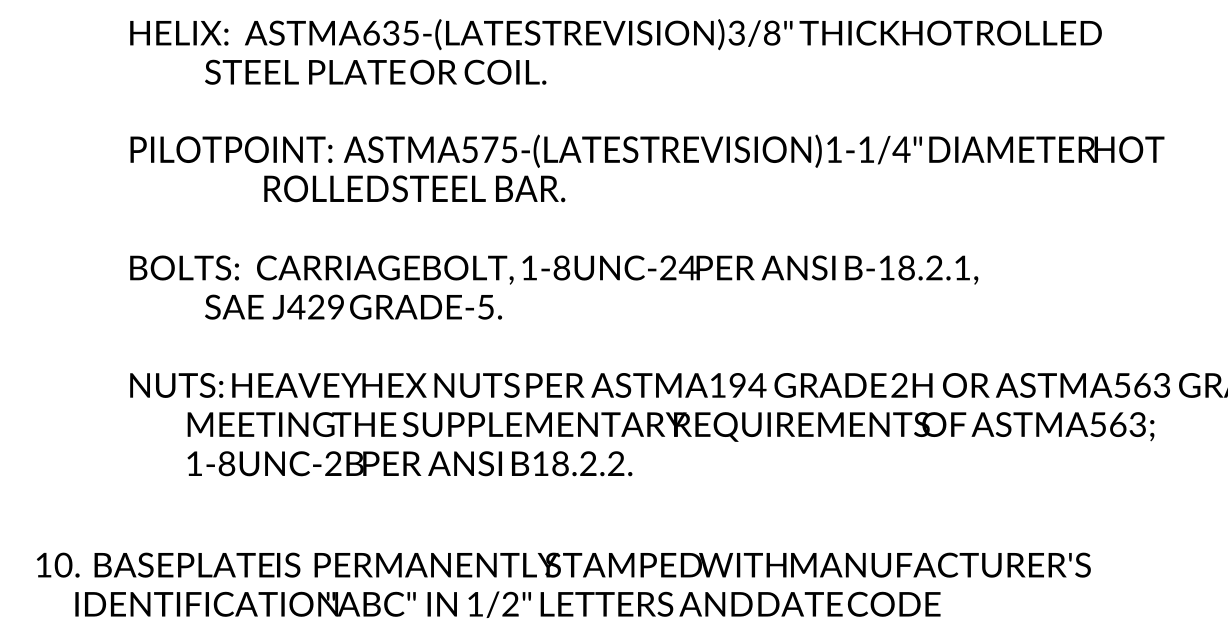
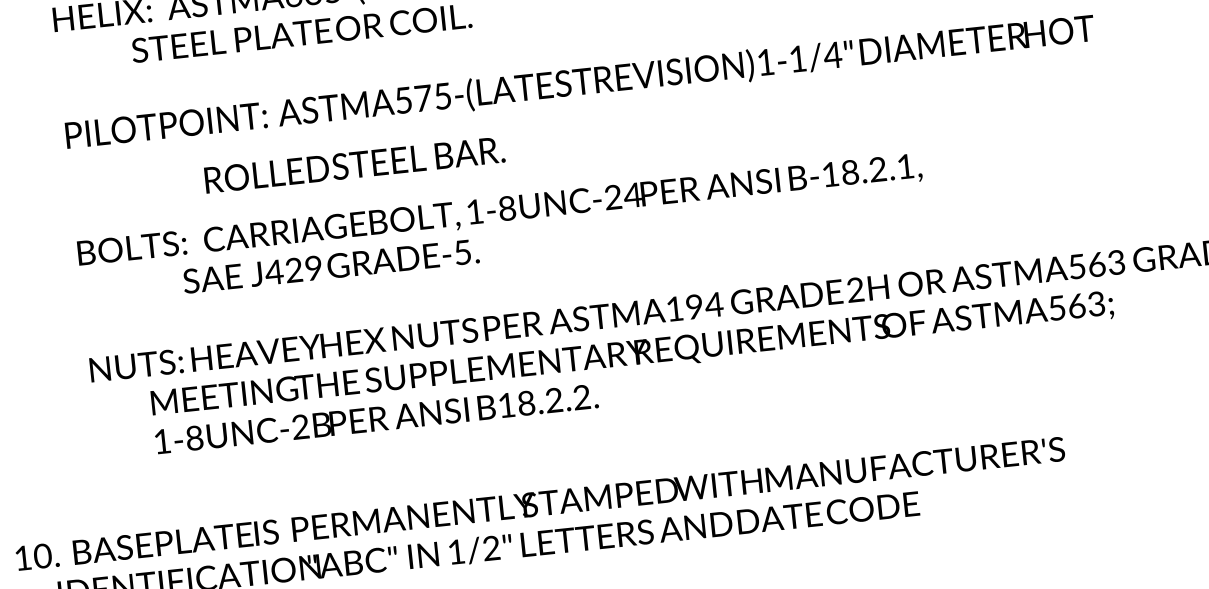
text: (414, 188) -> (354, 164), moved
text: (353, 306) -> (331, 265), moved

